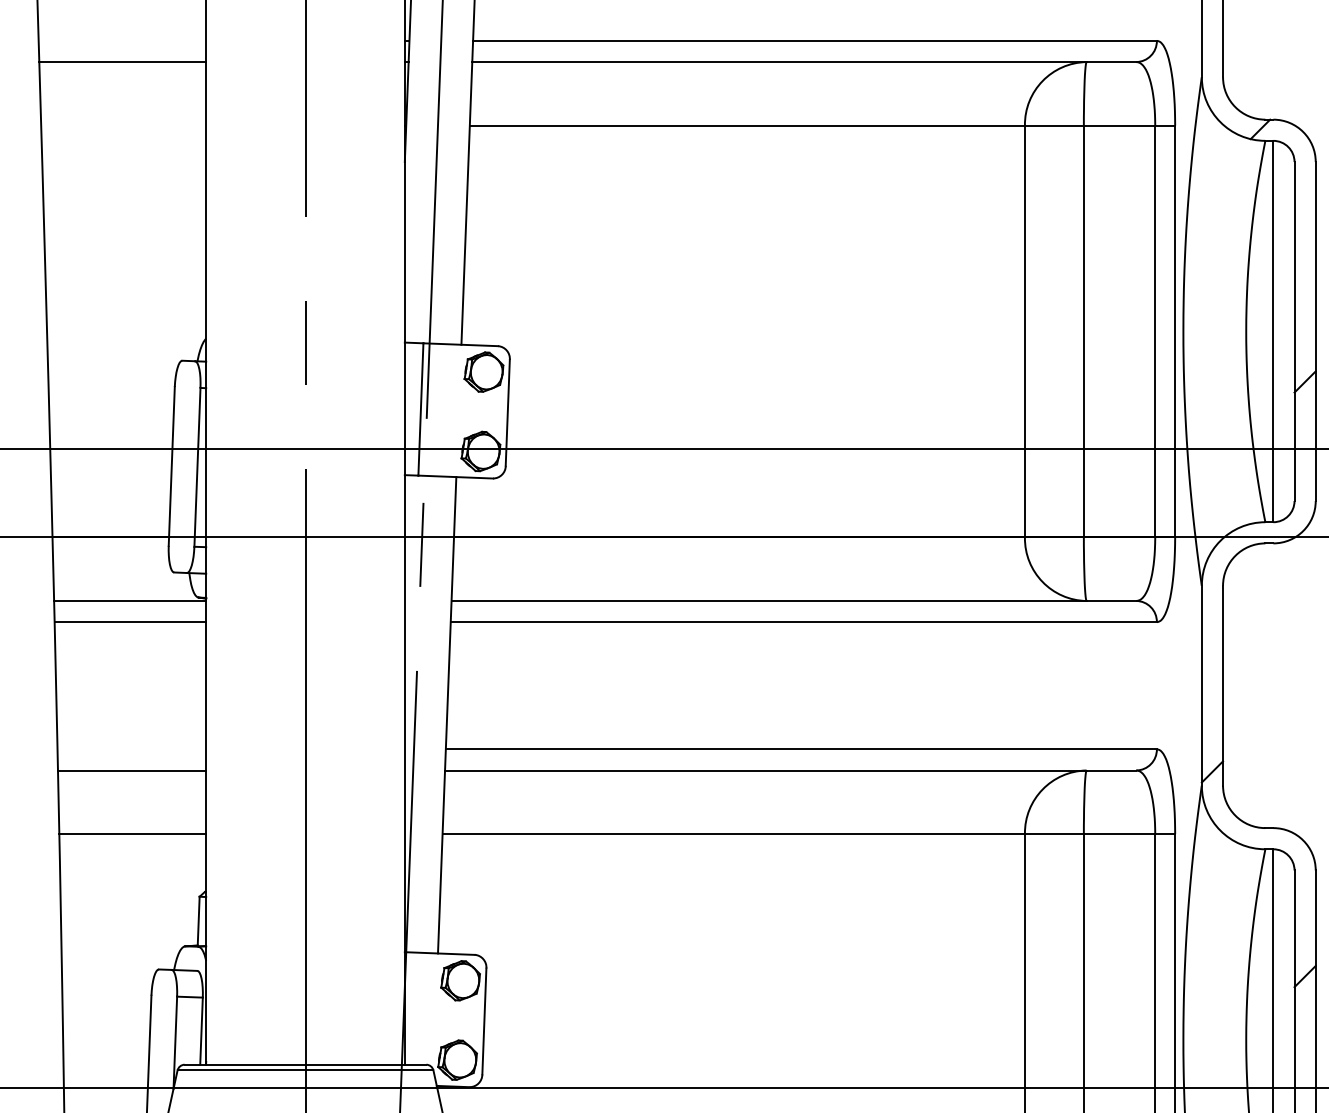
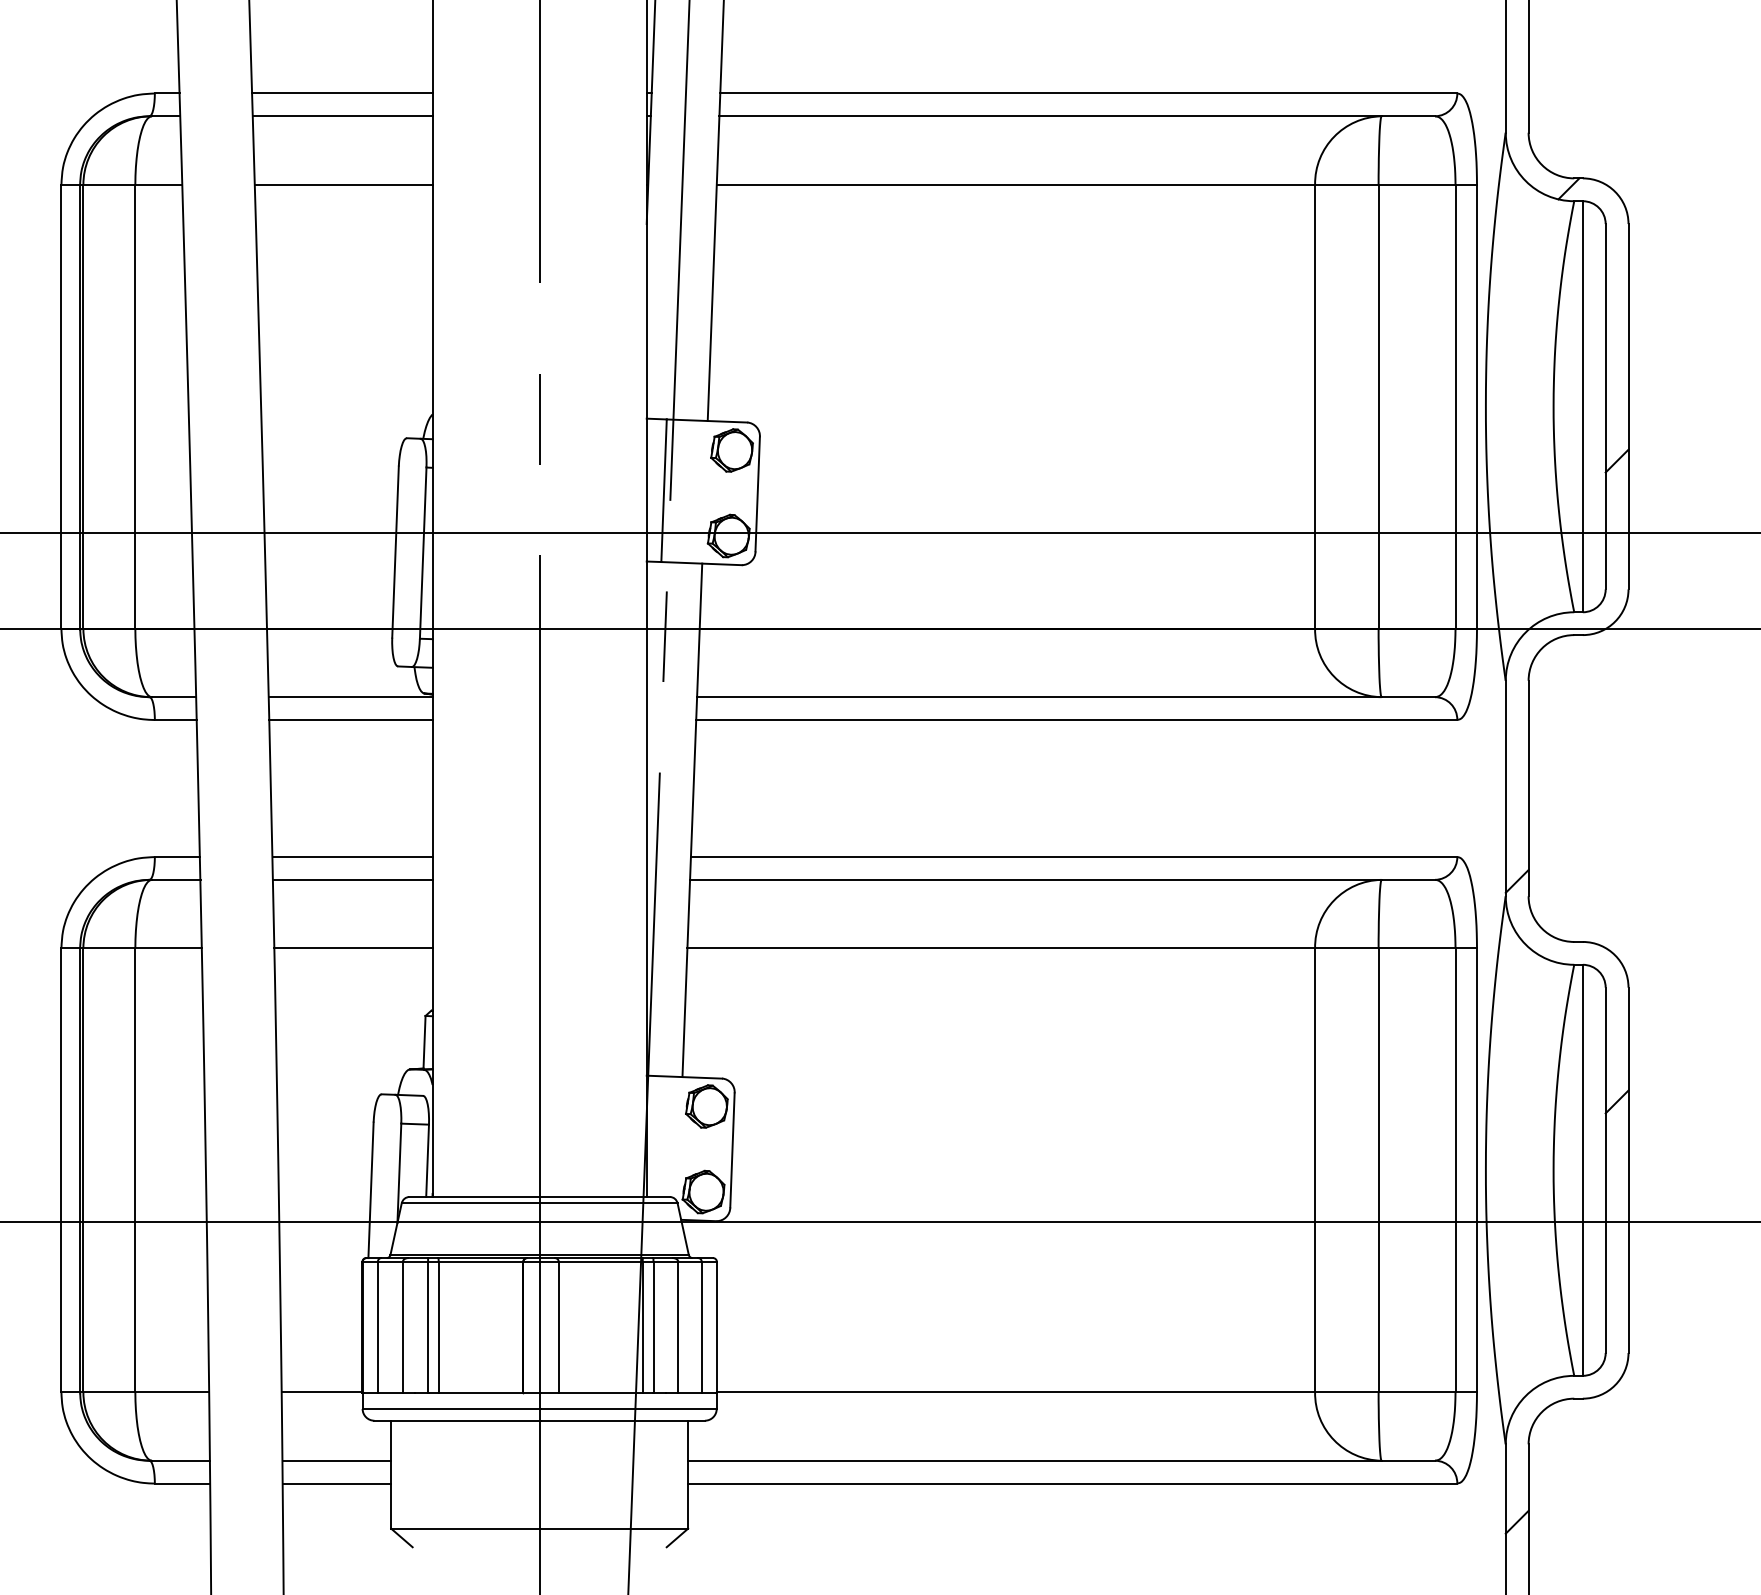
line: (122, 40) -> (342, 93), added
line: (123, 125) -> (343, 184), added
line: (131, 749) -> (352, 857), added

